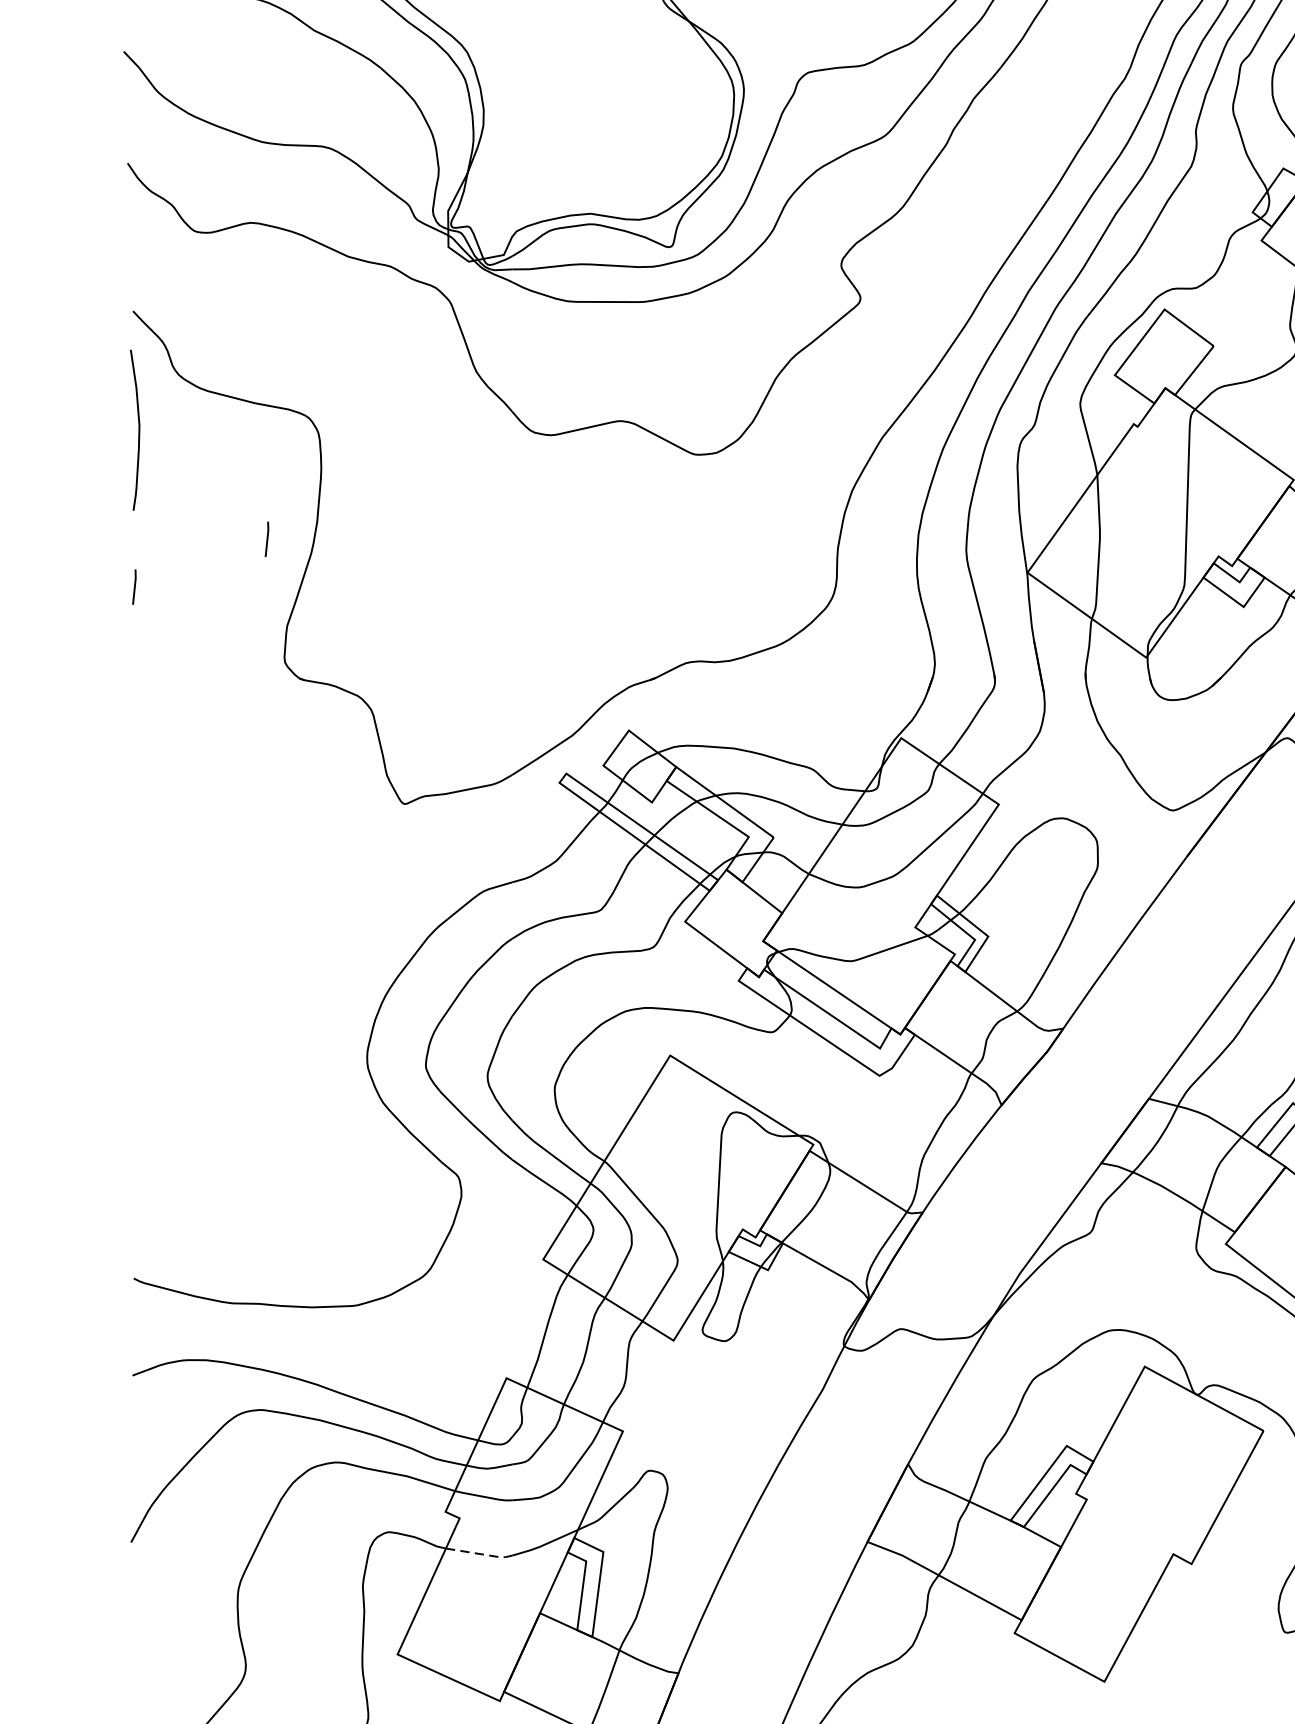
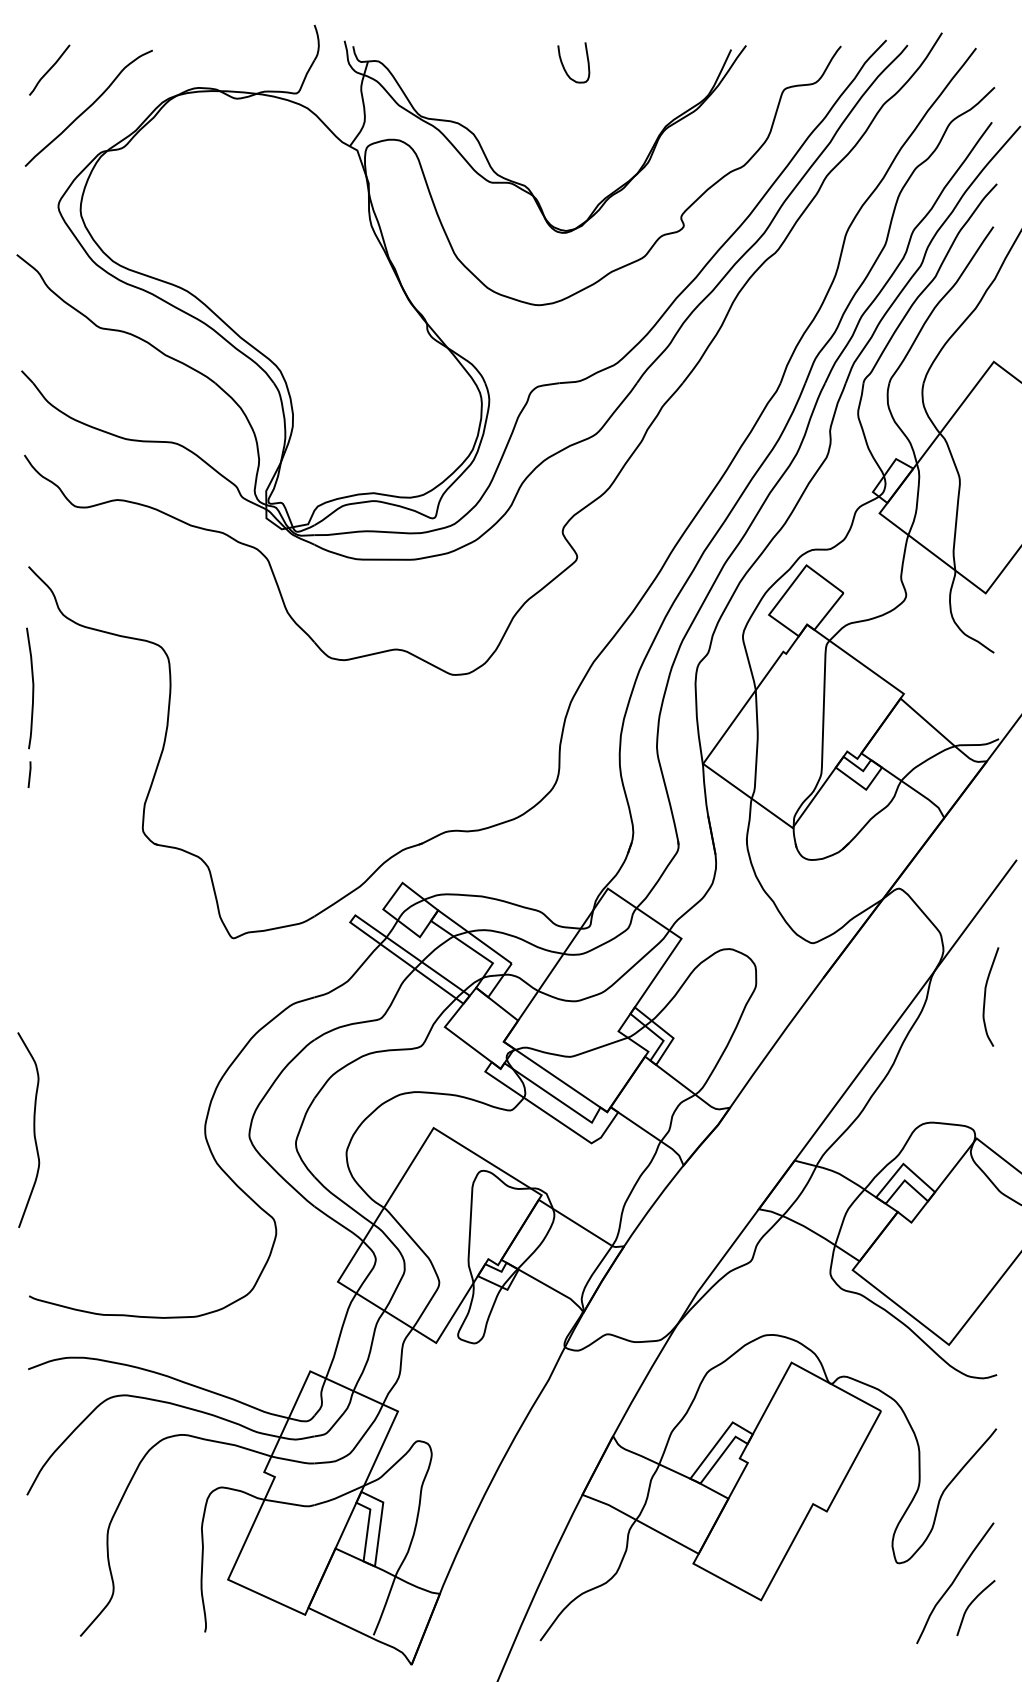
curve: (138, 430) -> (32, 688), moved
line: (266, 539) -> (129, 738), removed
curve: (139, 1057) -> (33, 1129), added
line: (480, 1554) -> (290, 1504), dashed -> solid

